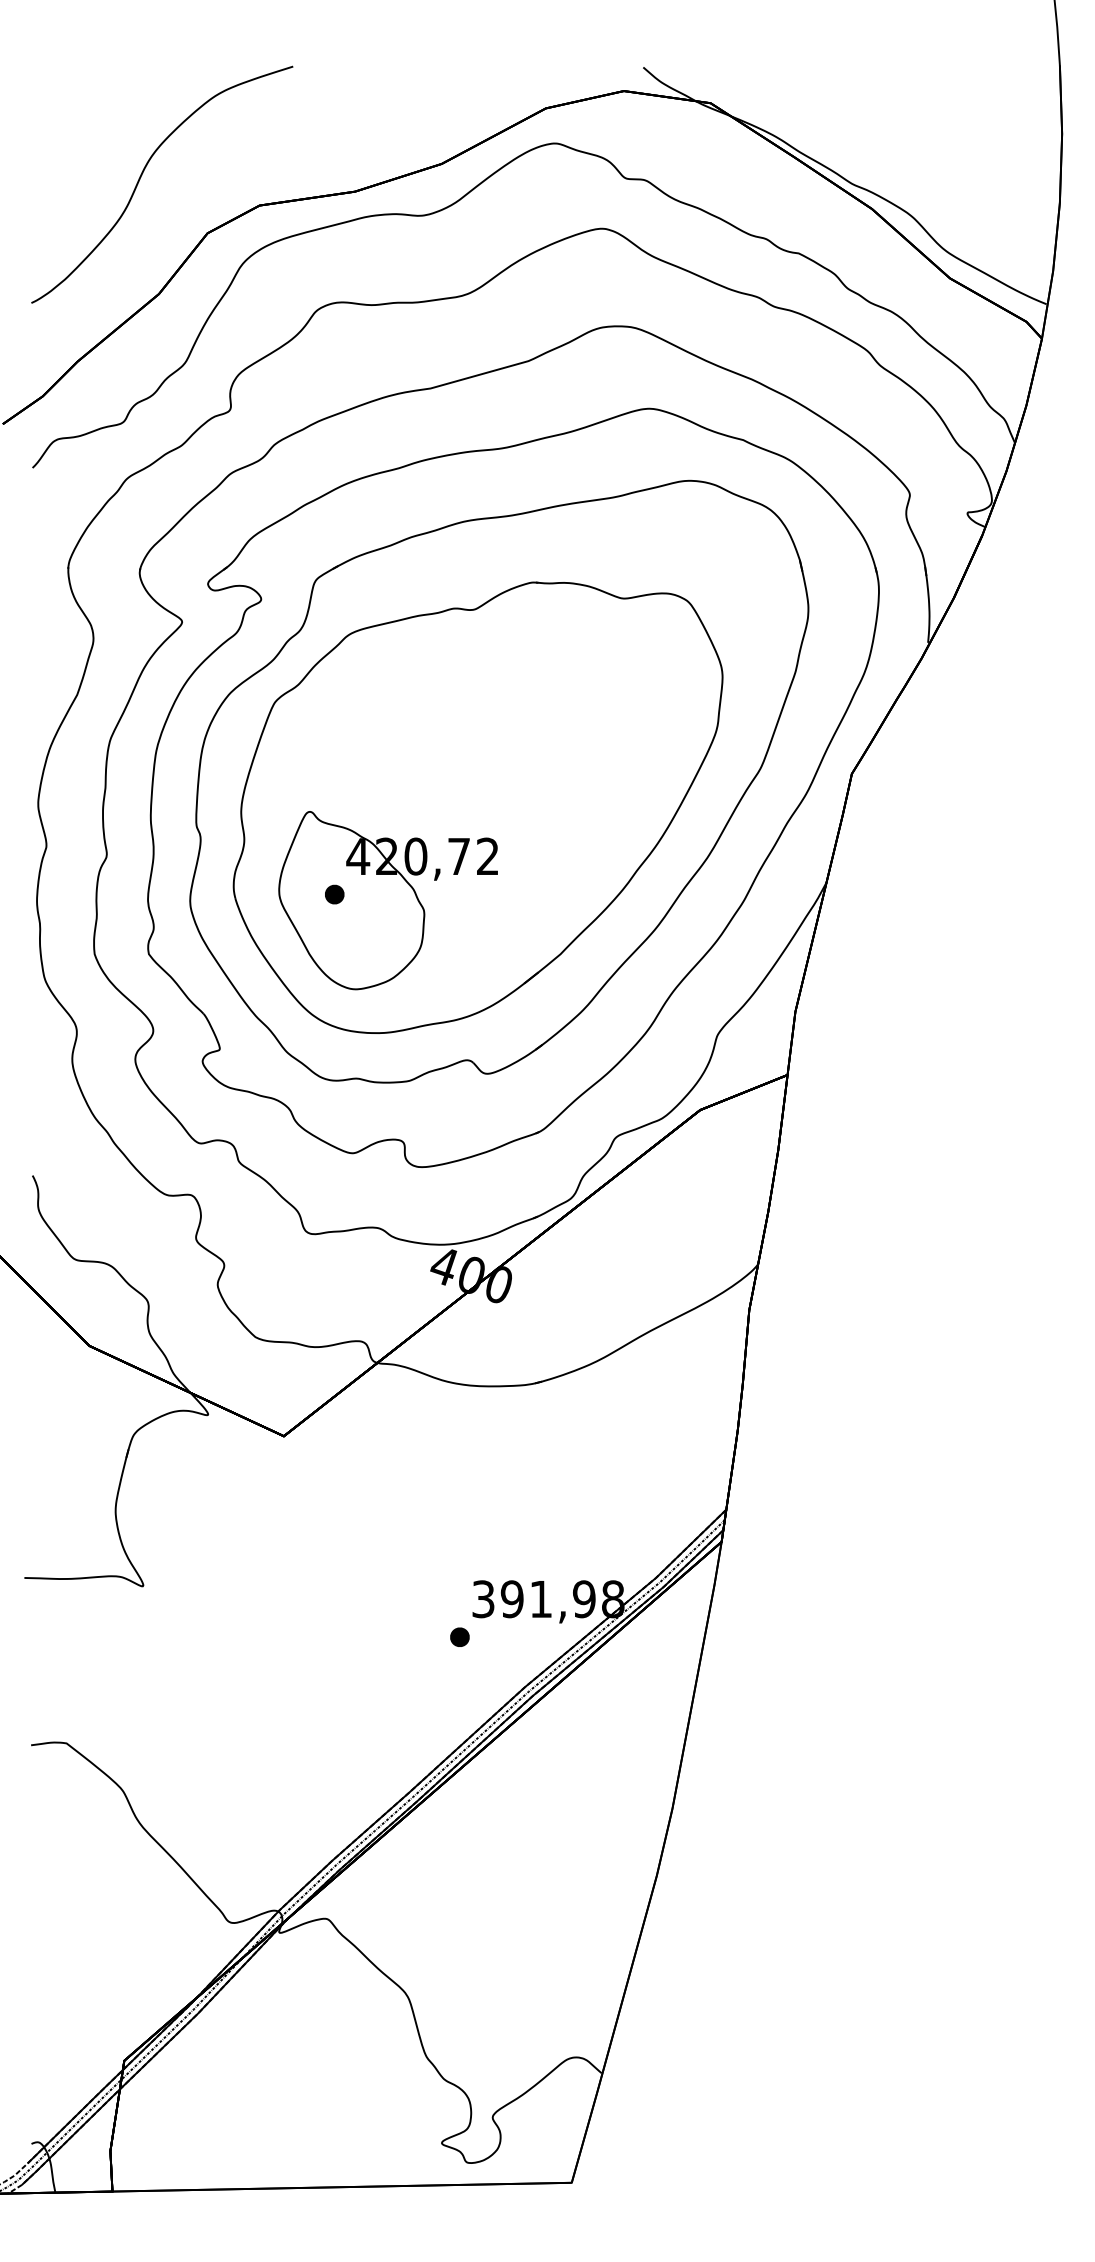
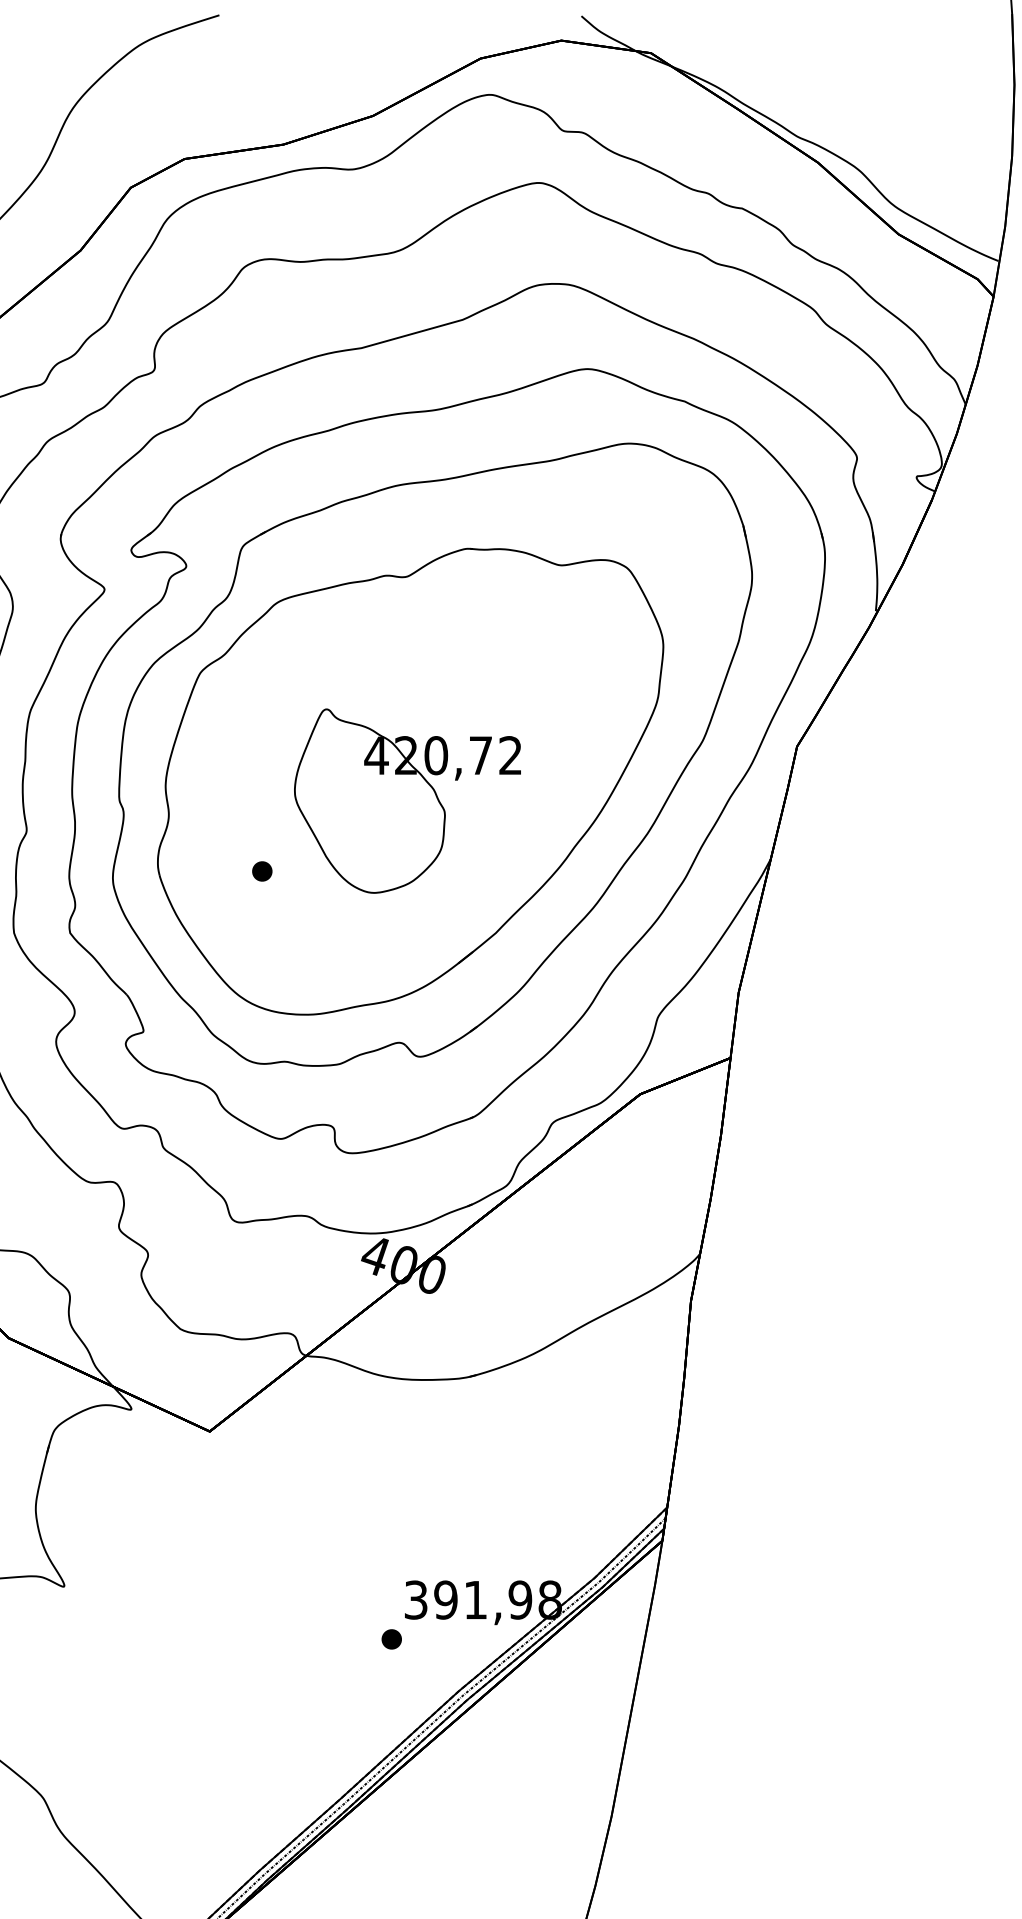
part: (387, 900) -> (406, 801), moved

